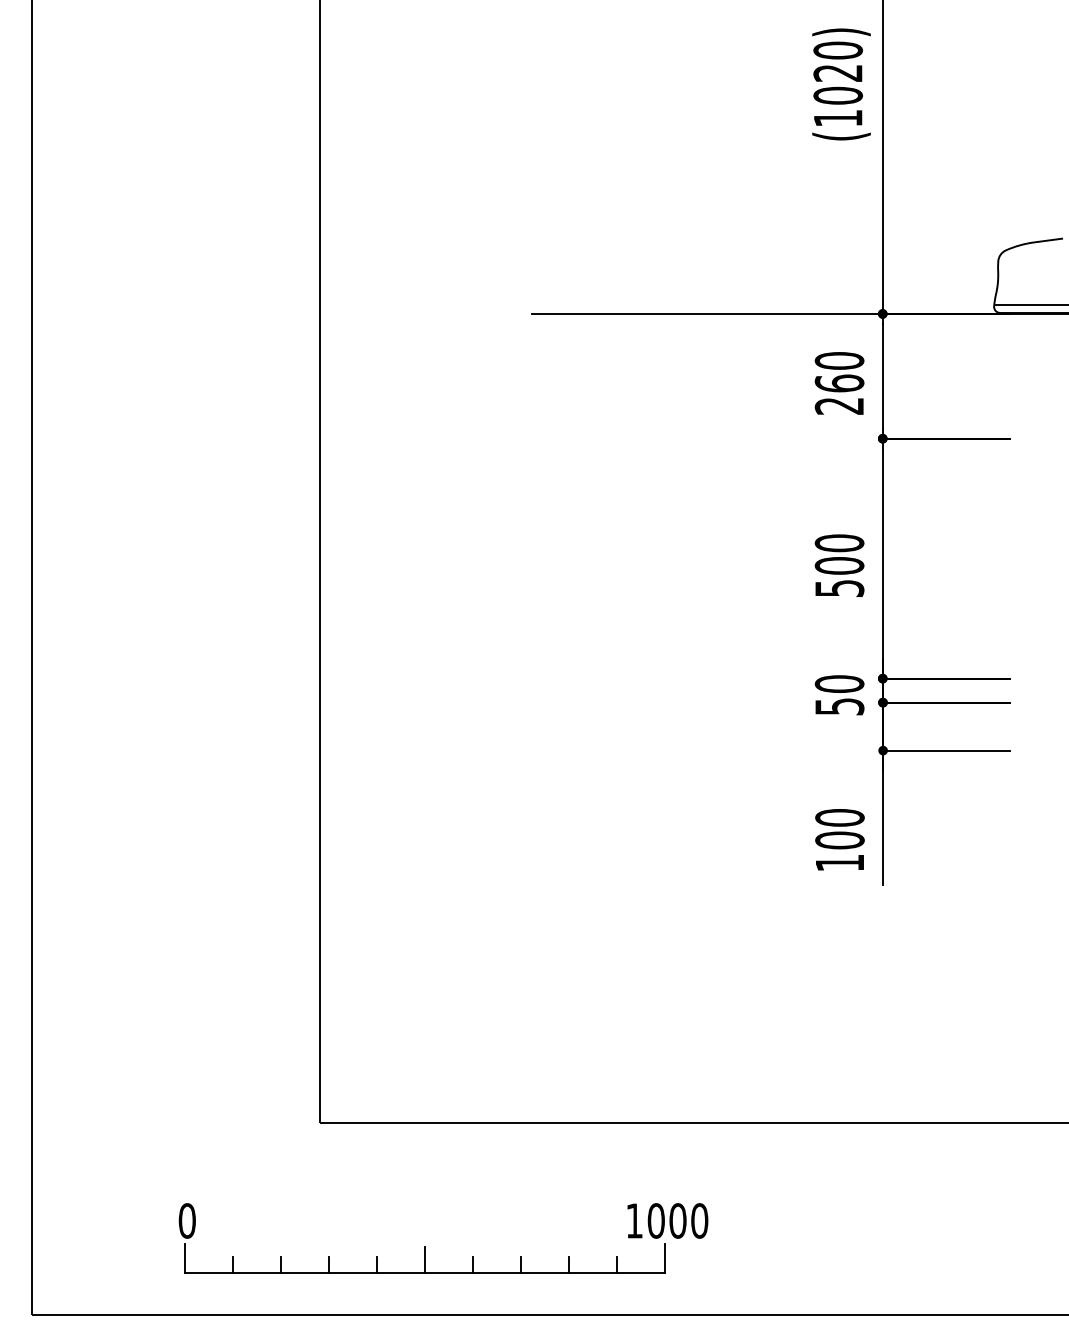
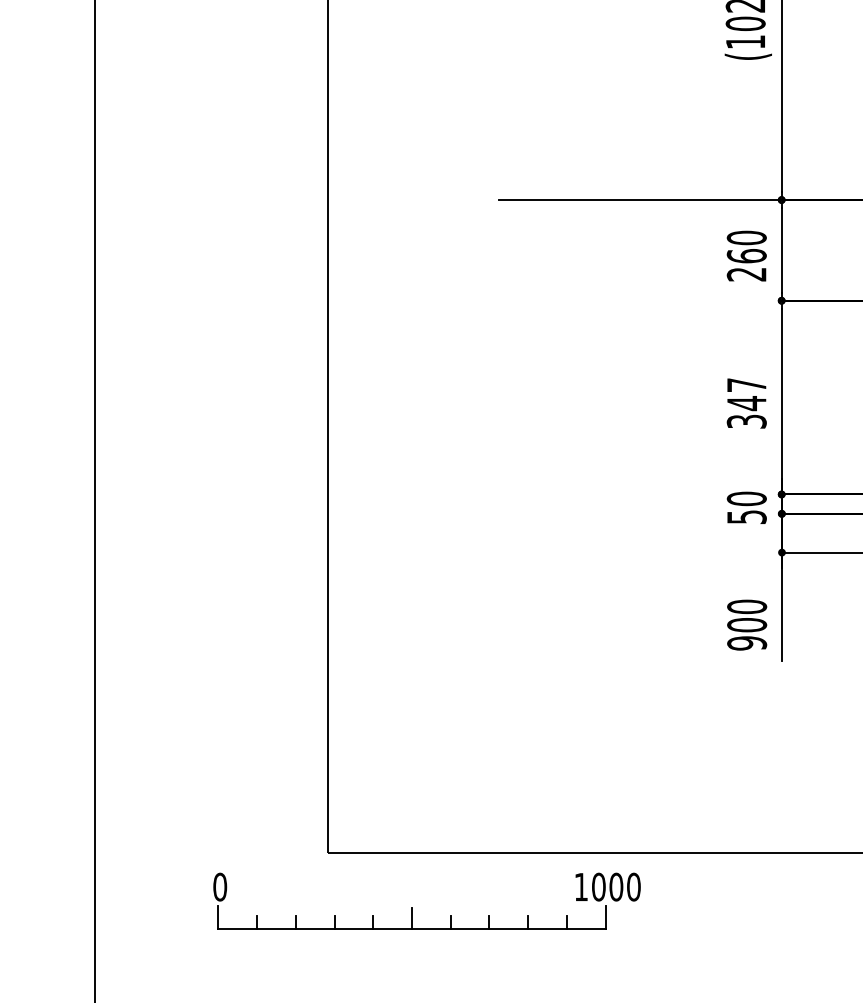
text: (839, 565) -> (746, 403), 500 -> 347
text: (839, 863) -> (746, 643), 100 -> 900
part: (425, 1246) -> (412, 907), moved

